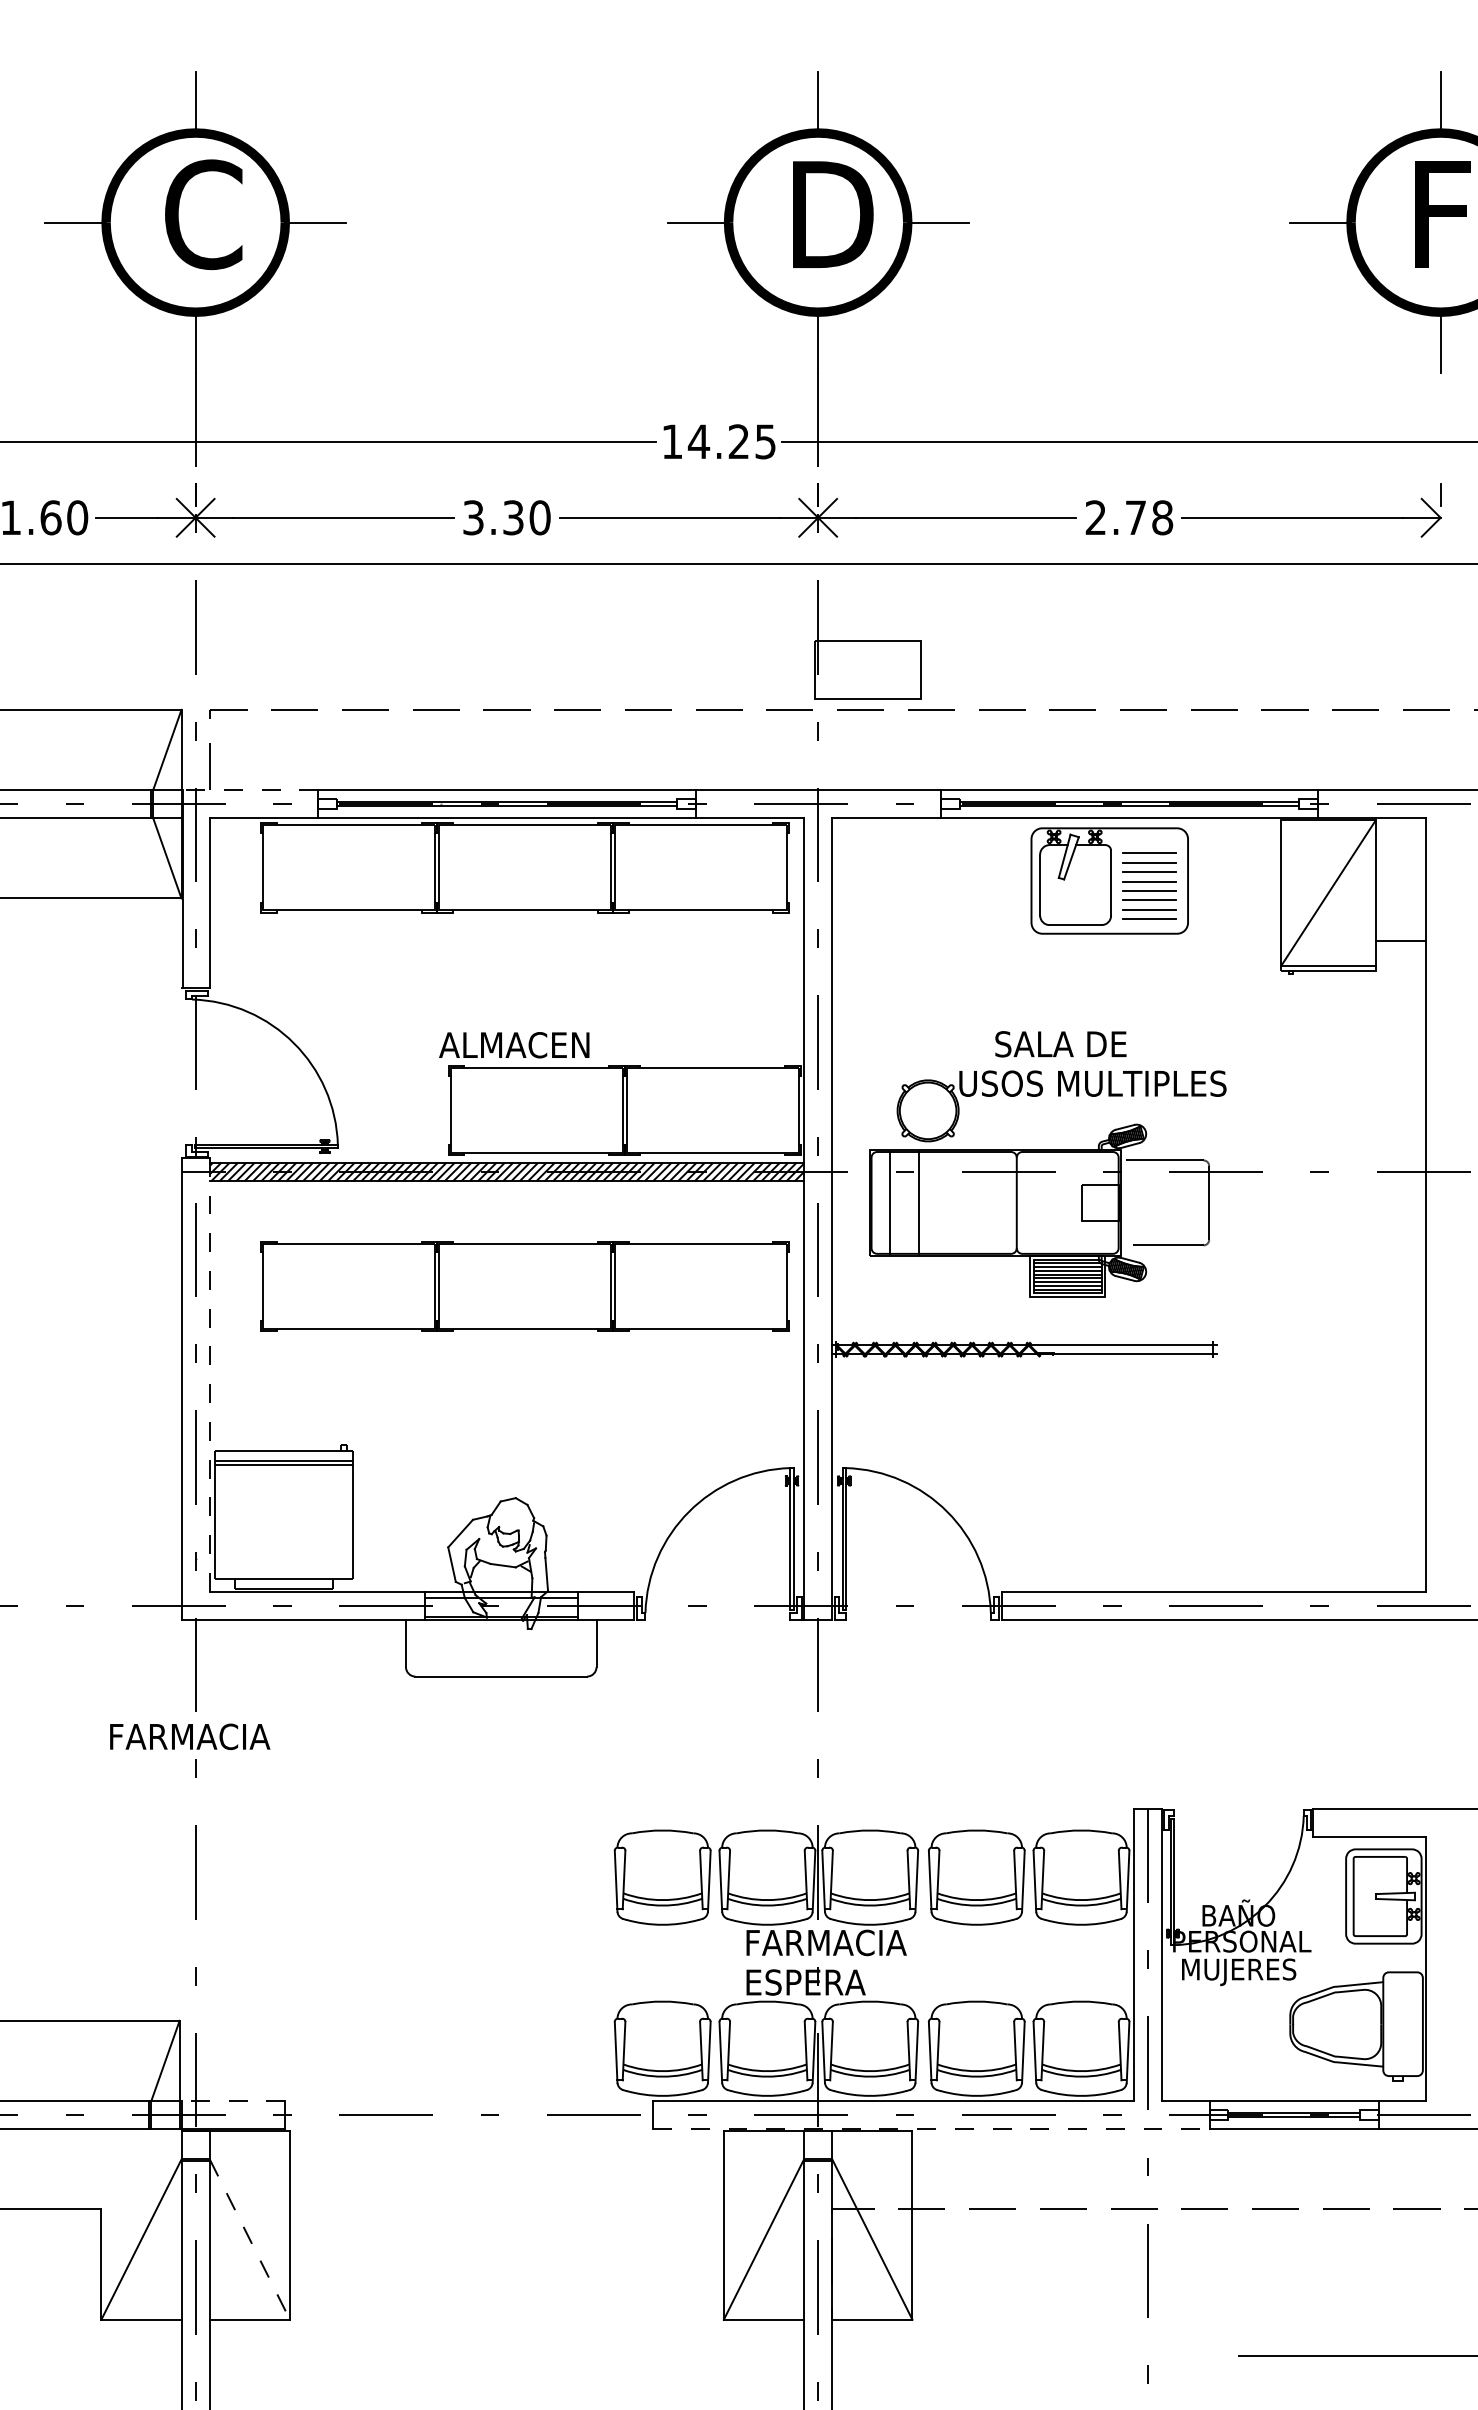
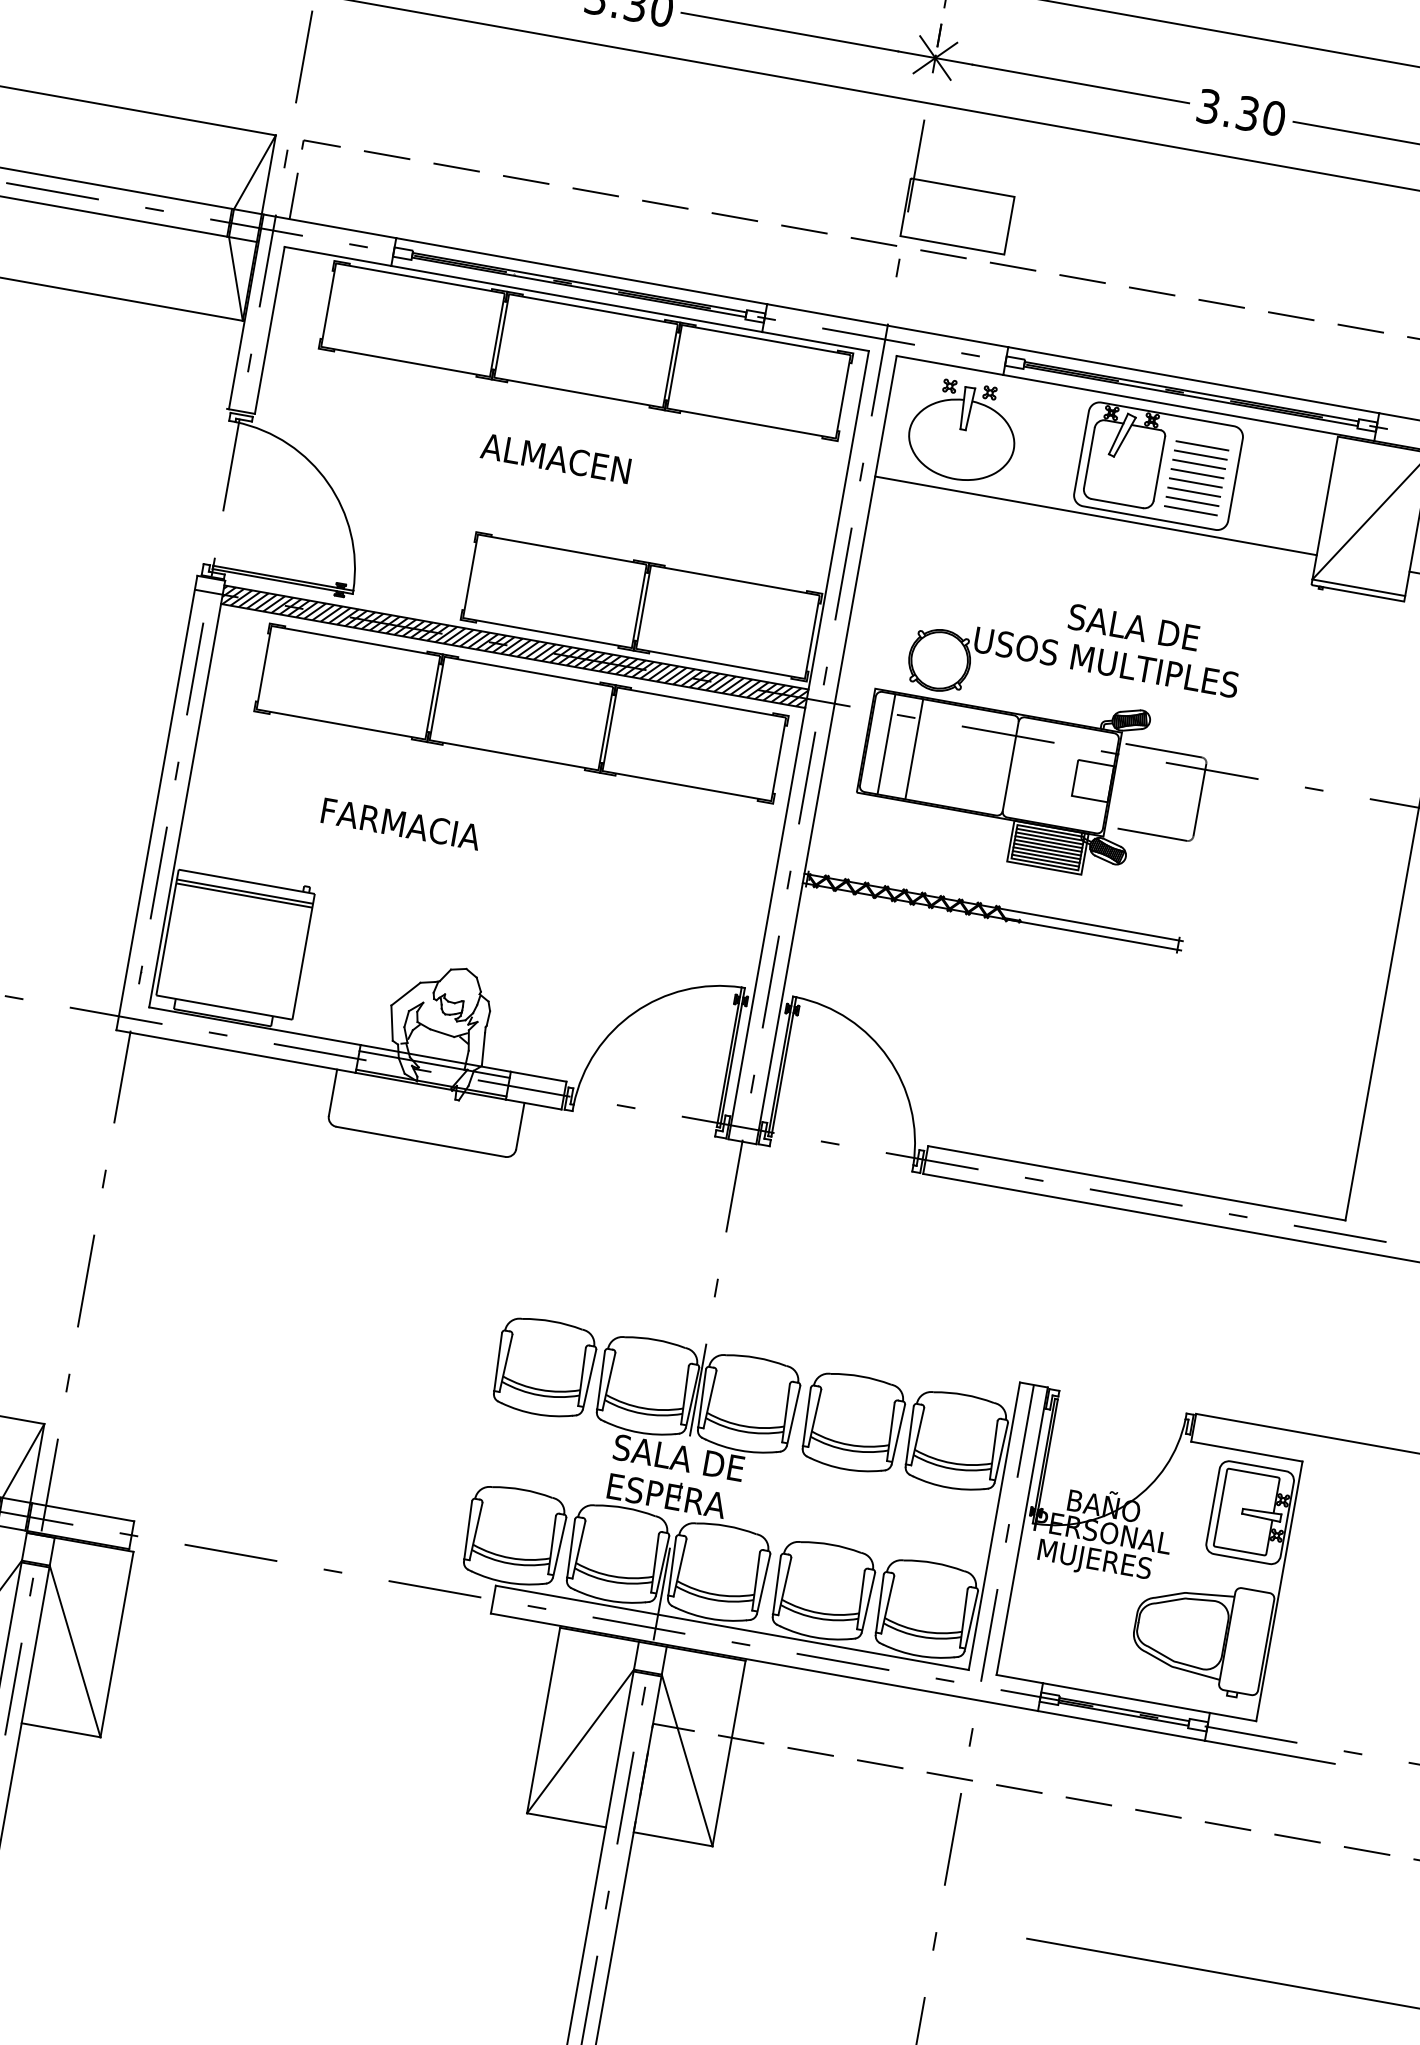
text: (1129, 517) -> (1241, 112), 2.78 -> 3.30
line: (250, 790) -> (329, 226), dashed -> solid
part: (910, 880) -> (962, 430), added
line: (1056, 940) -> (1095, 515), added
text: (1060, 1044) -> (1133, 627), moved
text: (514, 1045) -> (555, 458), moved
part: (524, 1286) -> (520, 713), moved
line: (209, 1374) -> (186, 793), dashed -> solid
text: (190, 1736) -> (401, 823), moved
text: (825, 1942) -> (693, 1460), FARMACIA -> SALA DE
line: (233, 2100) -> (83, 1511), dashed -> solid
line: (931, 2129) -> (764, 1662), dashed -> solid
line: (249, 2239) -> (74, 1651), dashed -> solid

